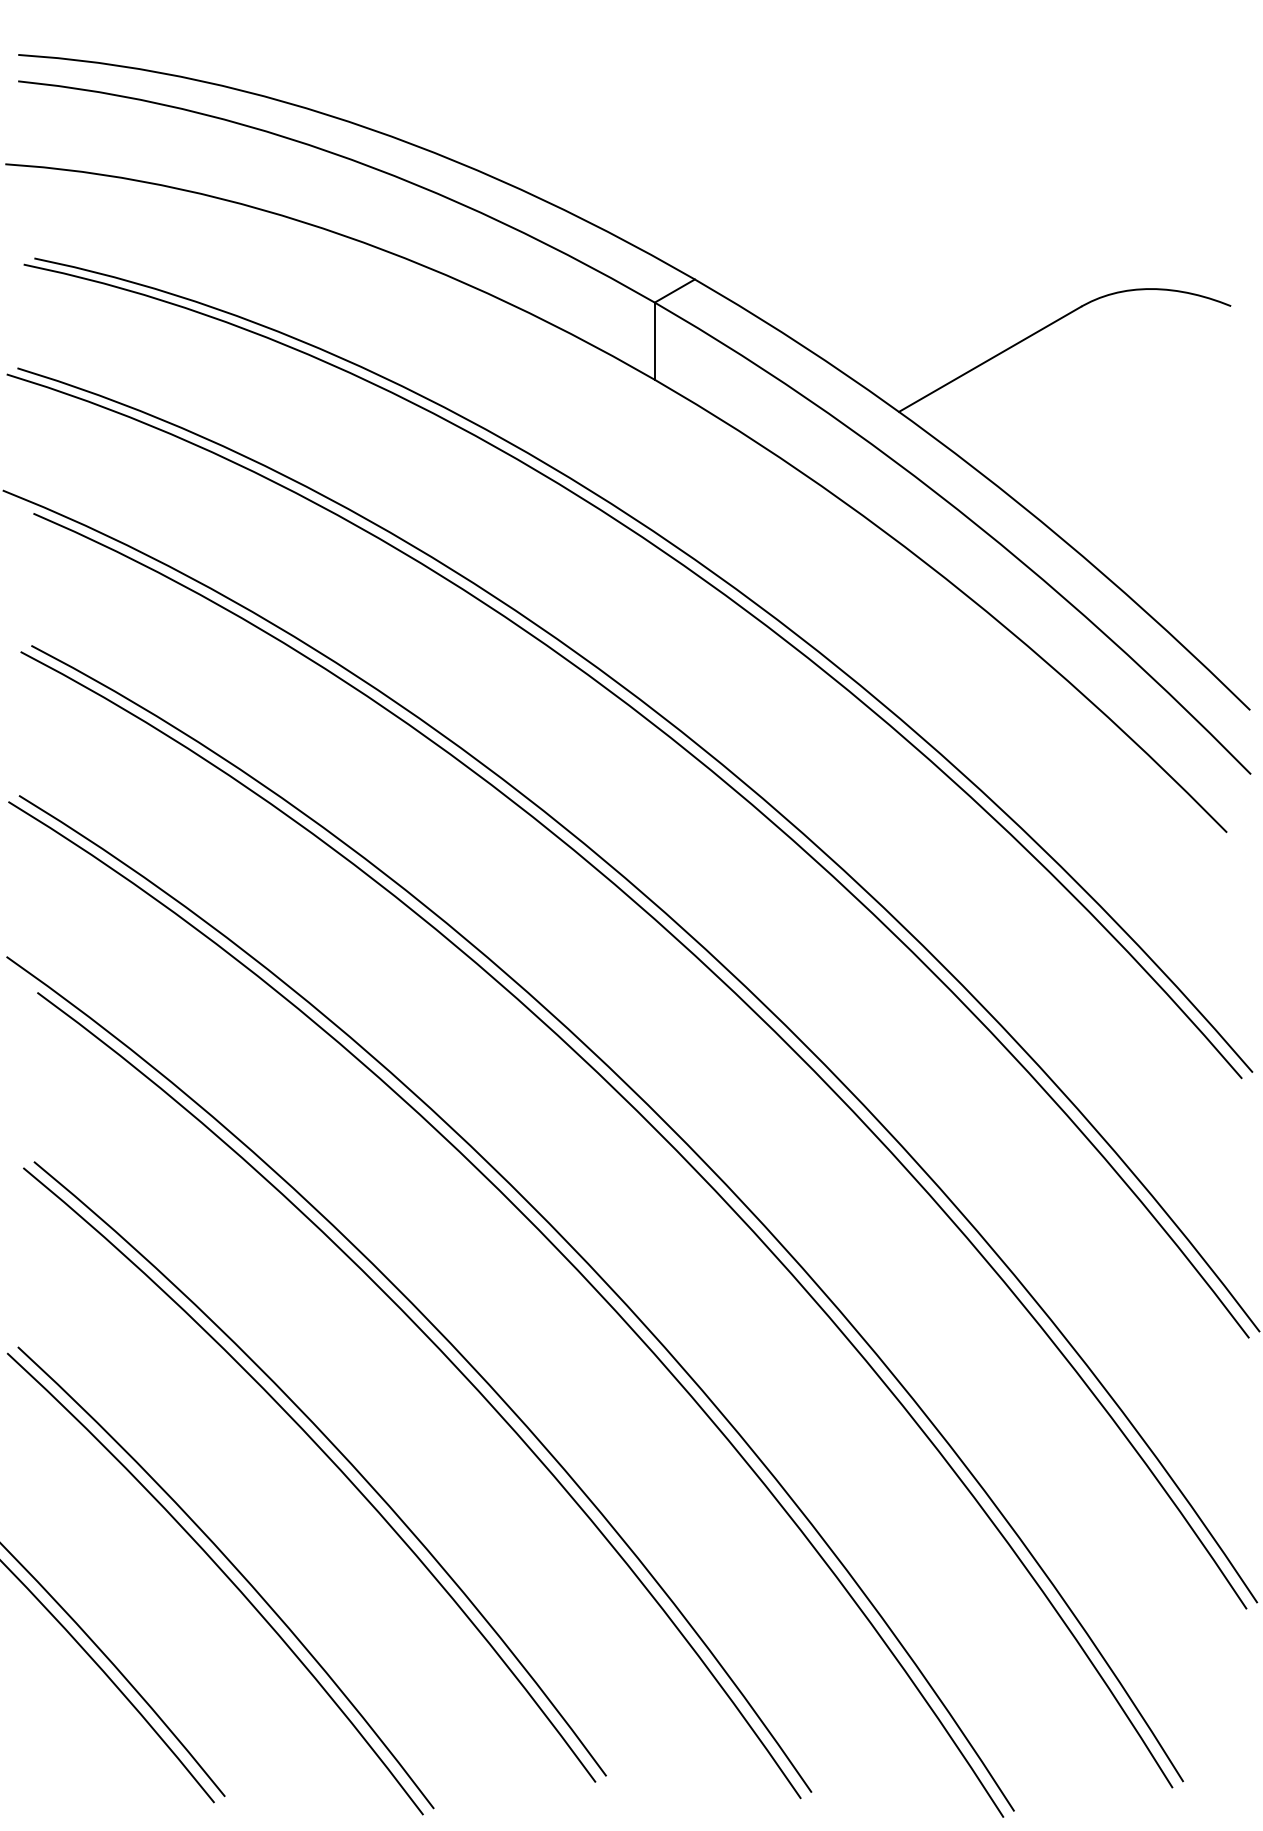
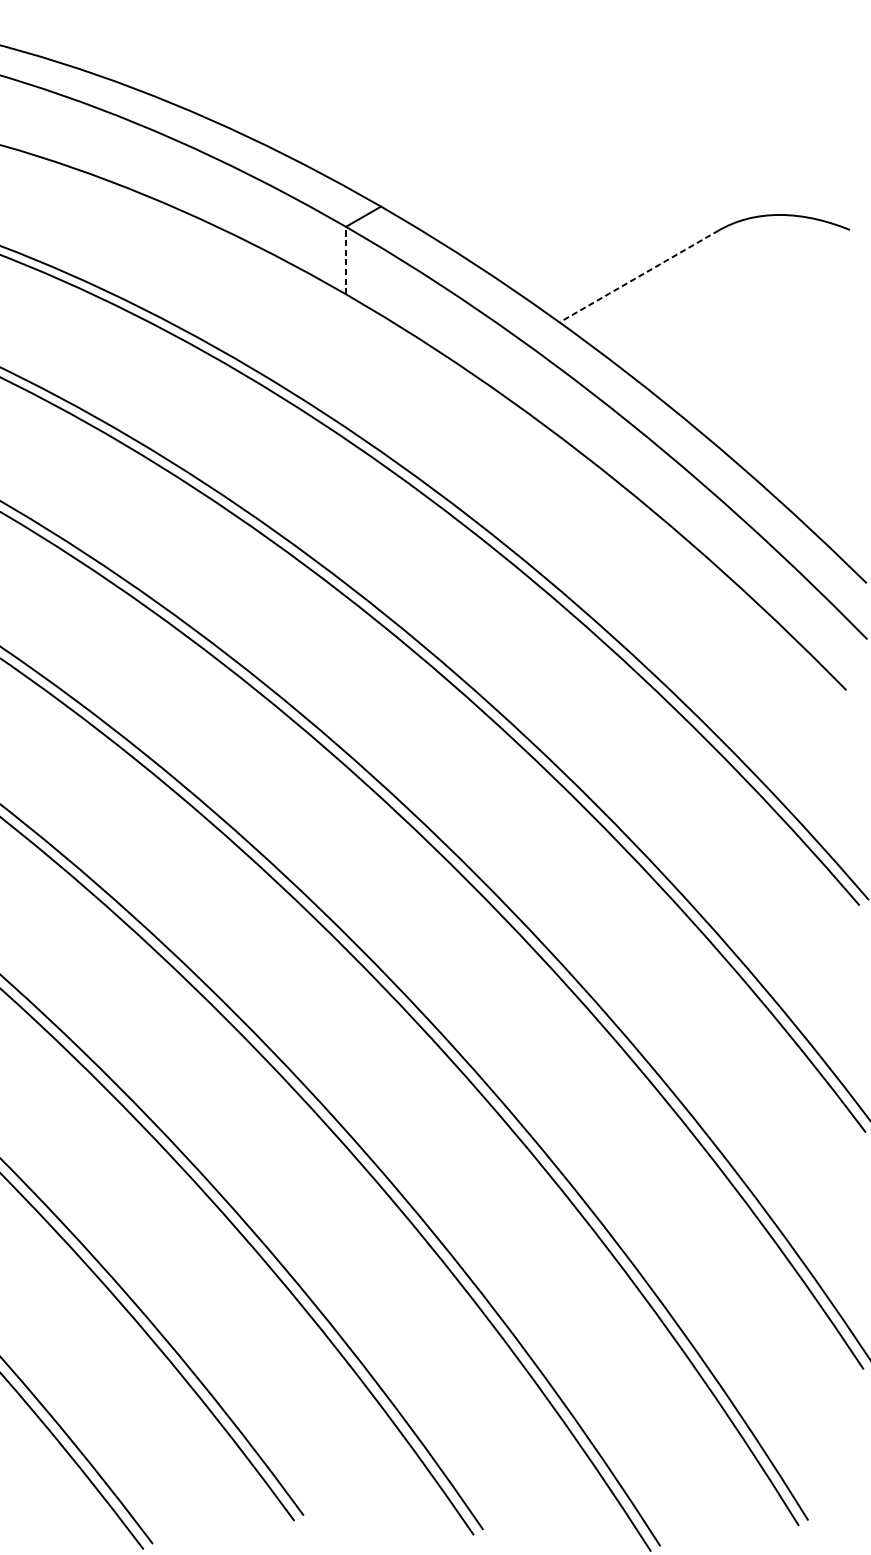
line: (654, 341) -> (345, 260), solid -> dashed
line: (989, 359) -> (638, 276), solid -> dashed

